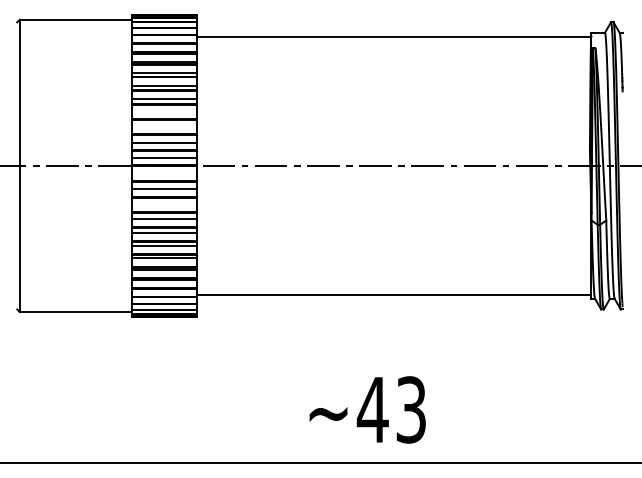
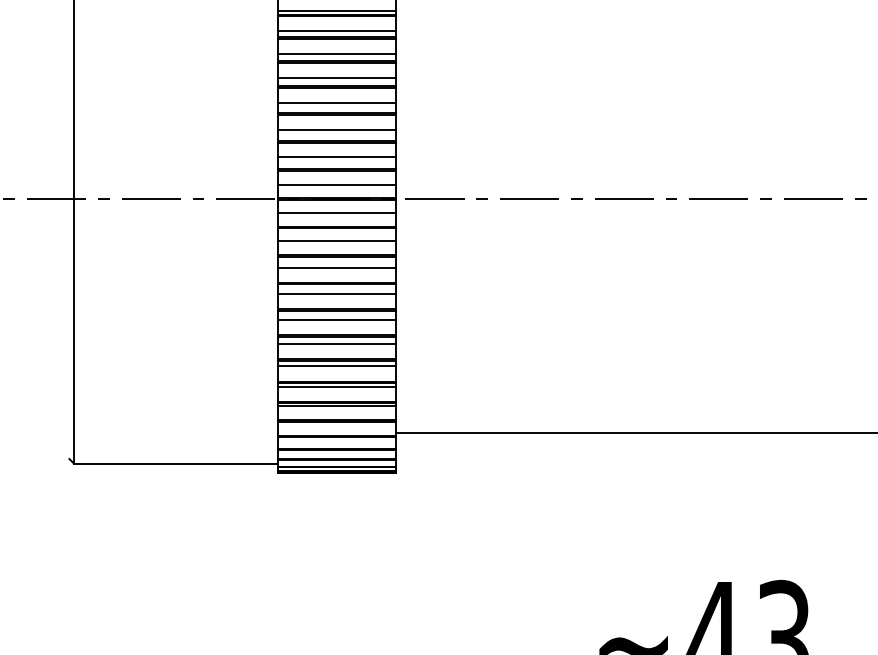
line: (164, 113) -> (336, 103), added
line: (164, 127) -> (336, 129), added
line: (164, 173) -> (336, 212), added
line: (164, 203) -> (336, 266), added

